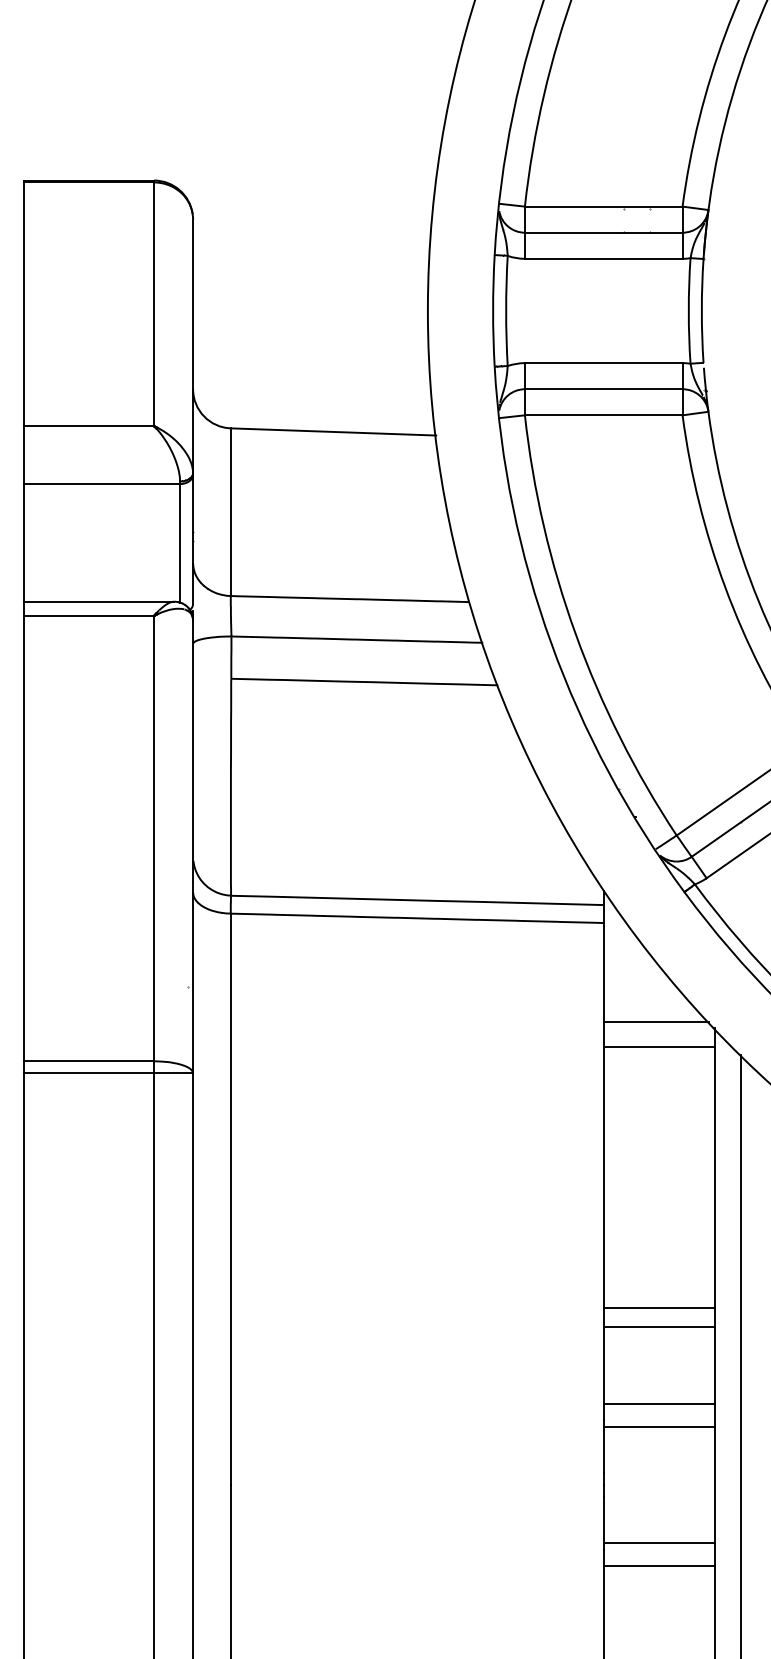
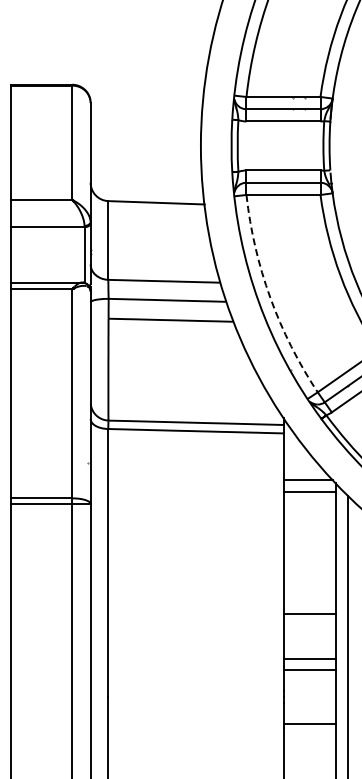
arc: (576, 633) -> (270, 297), solid -> dashed
line: (659, 1325) -> (309, 622), removed
line: (659, 1566) -> (309, 735), removed

